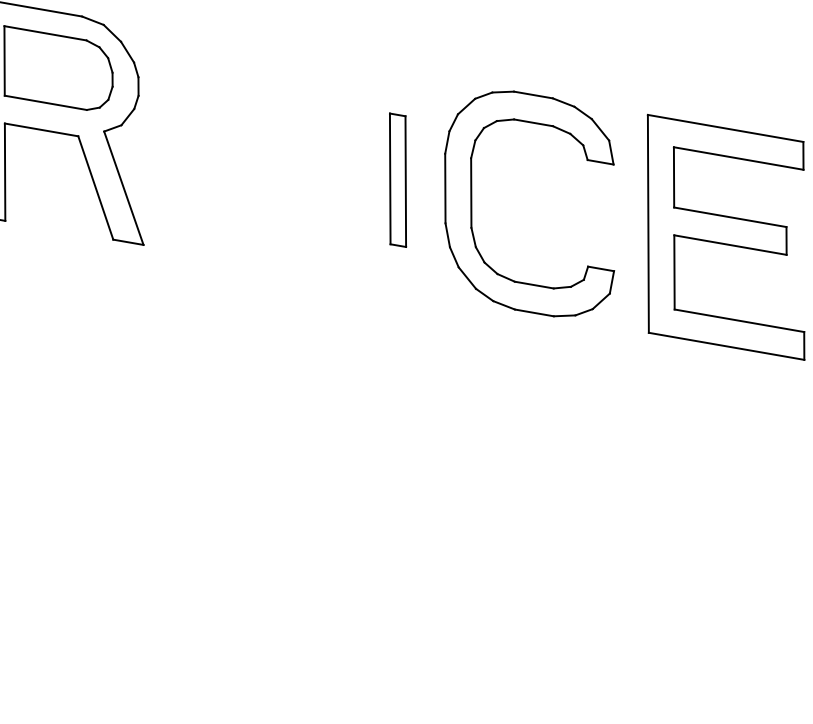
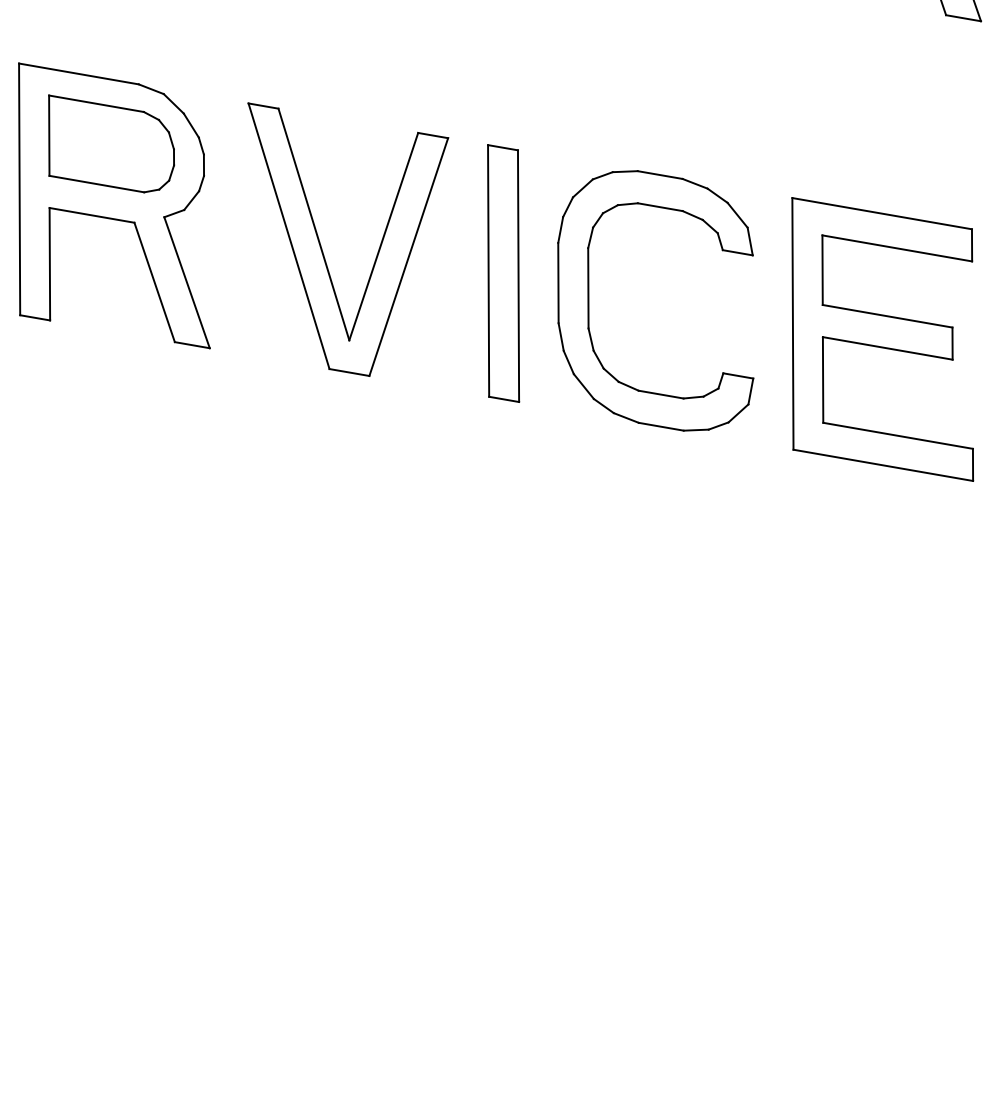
part: (241, 158) -> (322, 248), added
part: (397, 180) -> (503, 273), size x1.67

